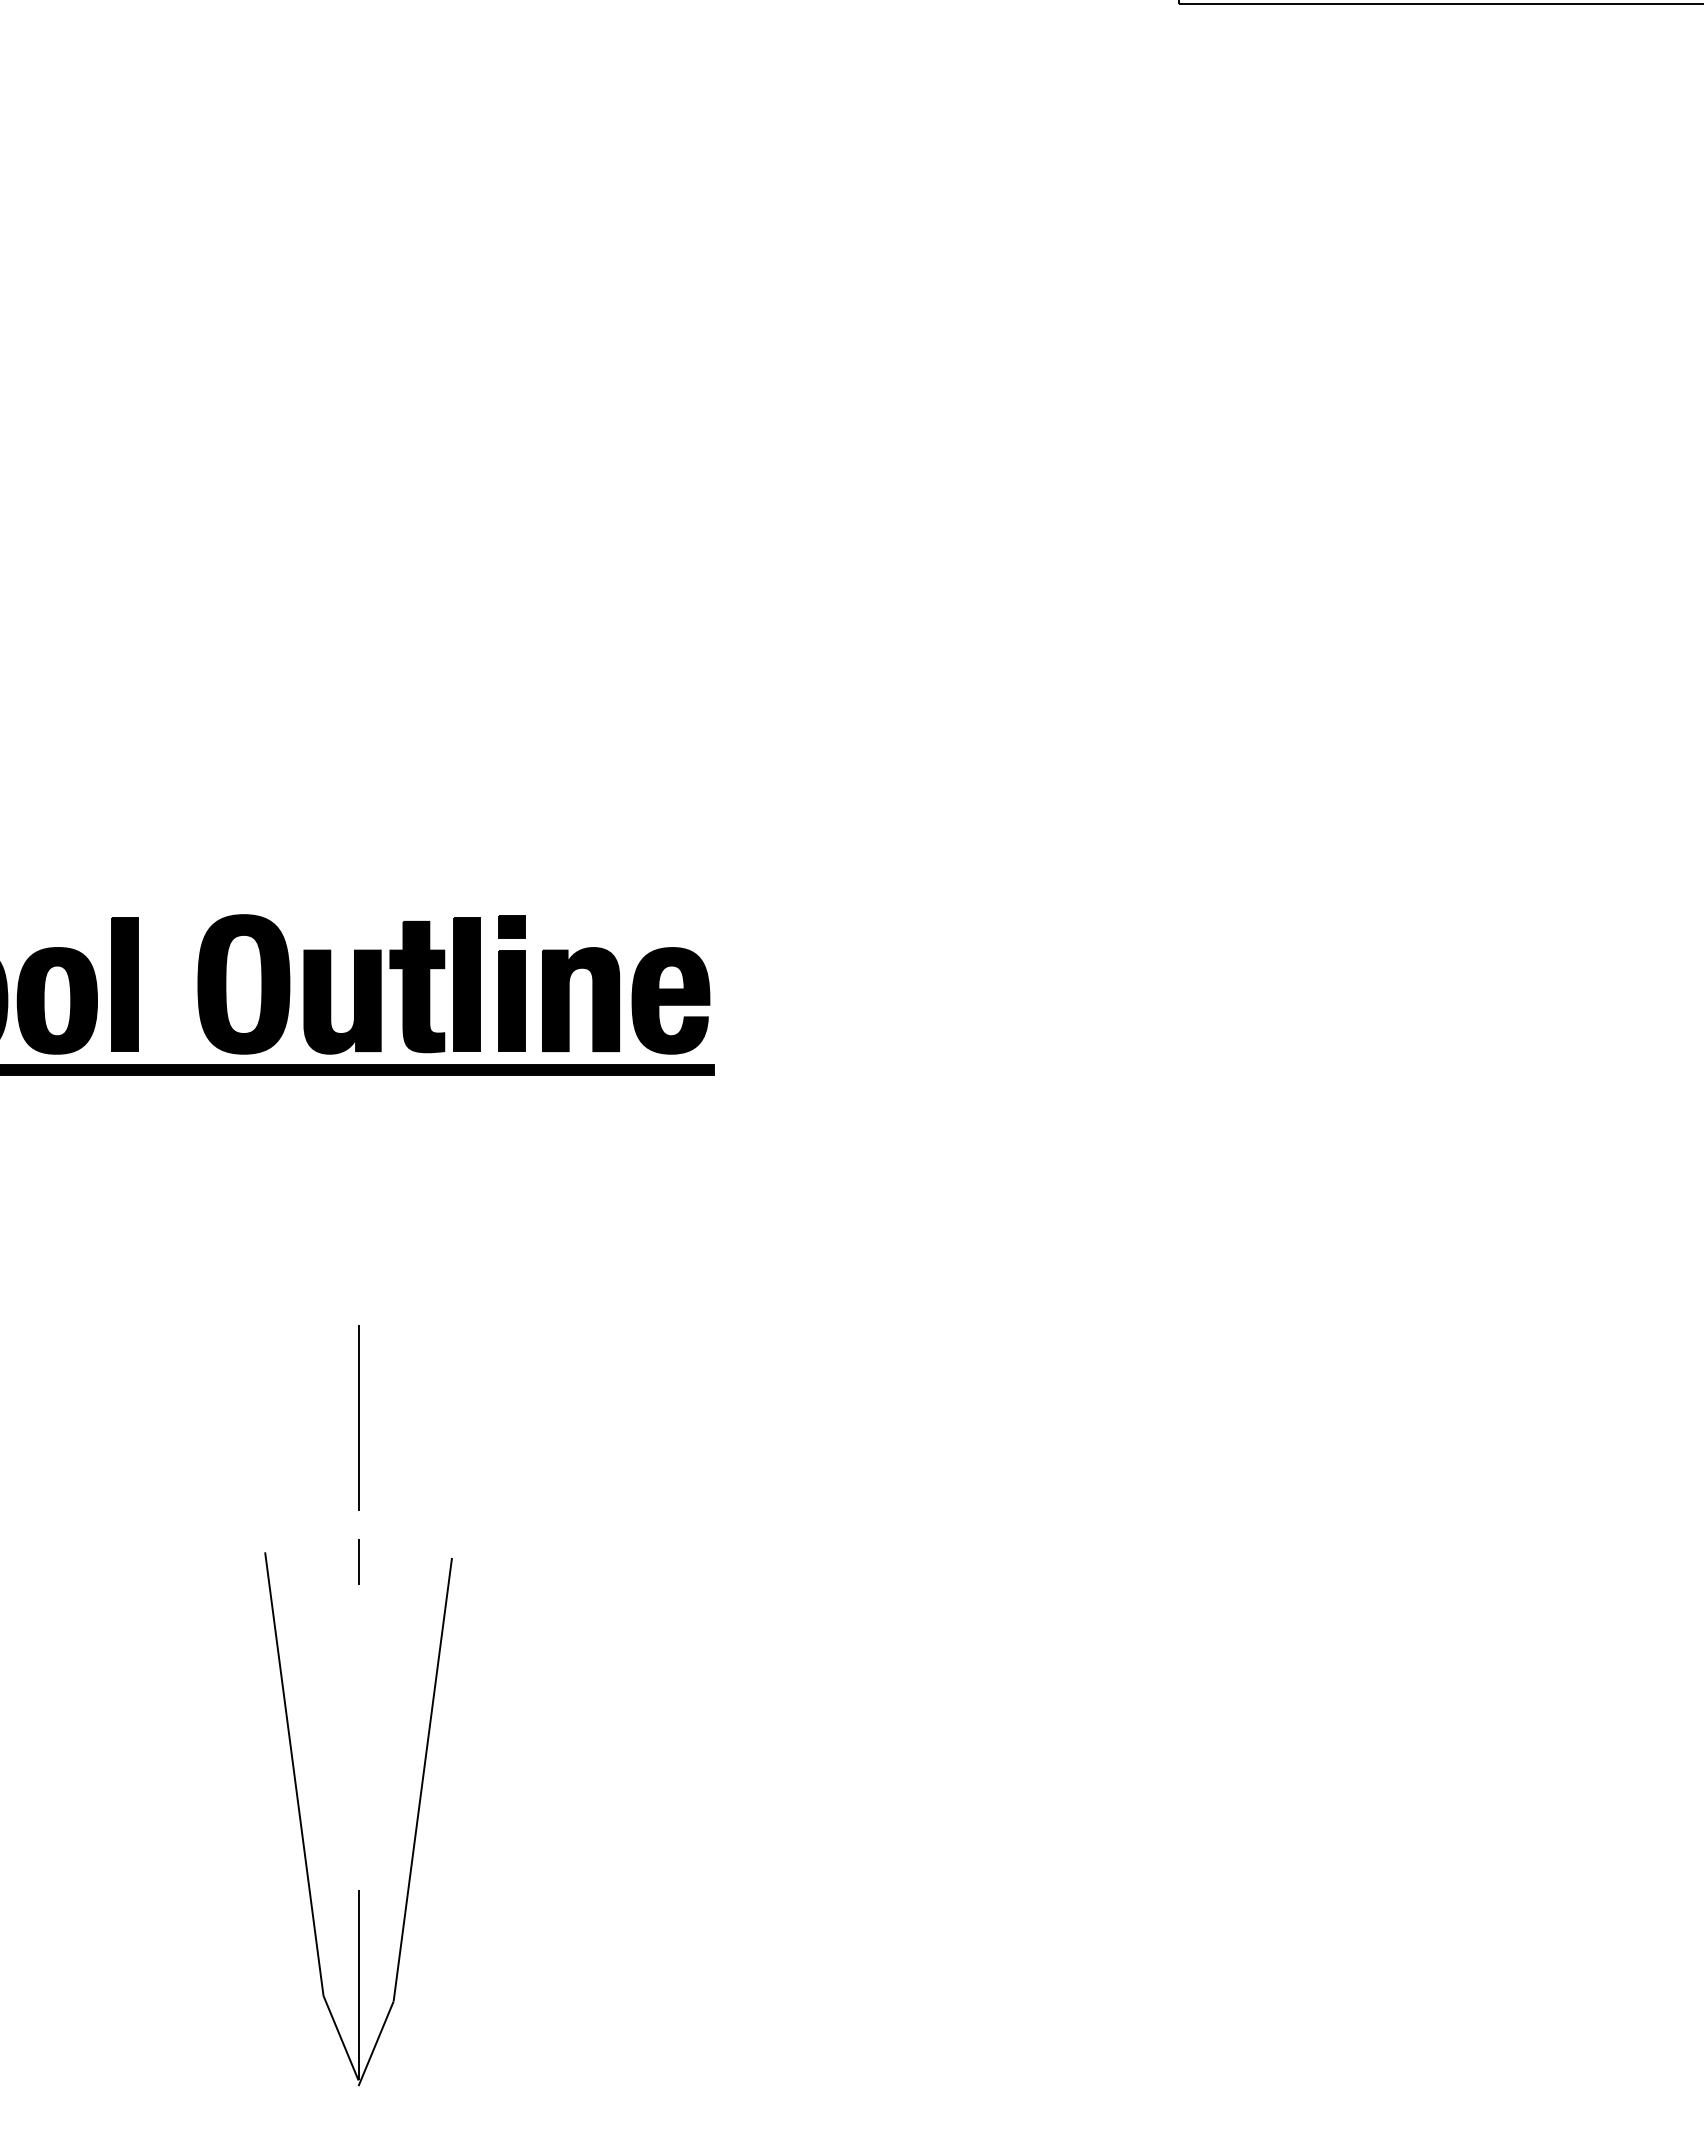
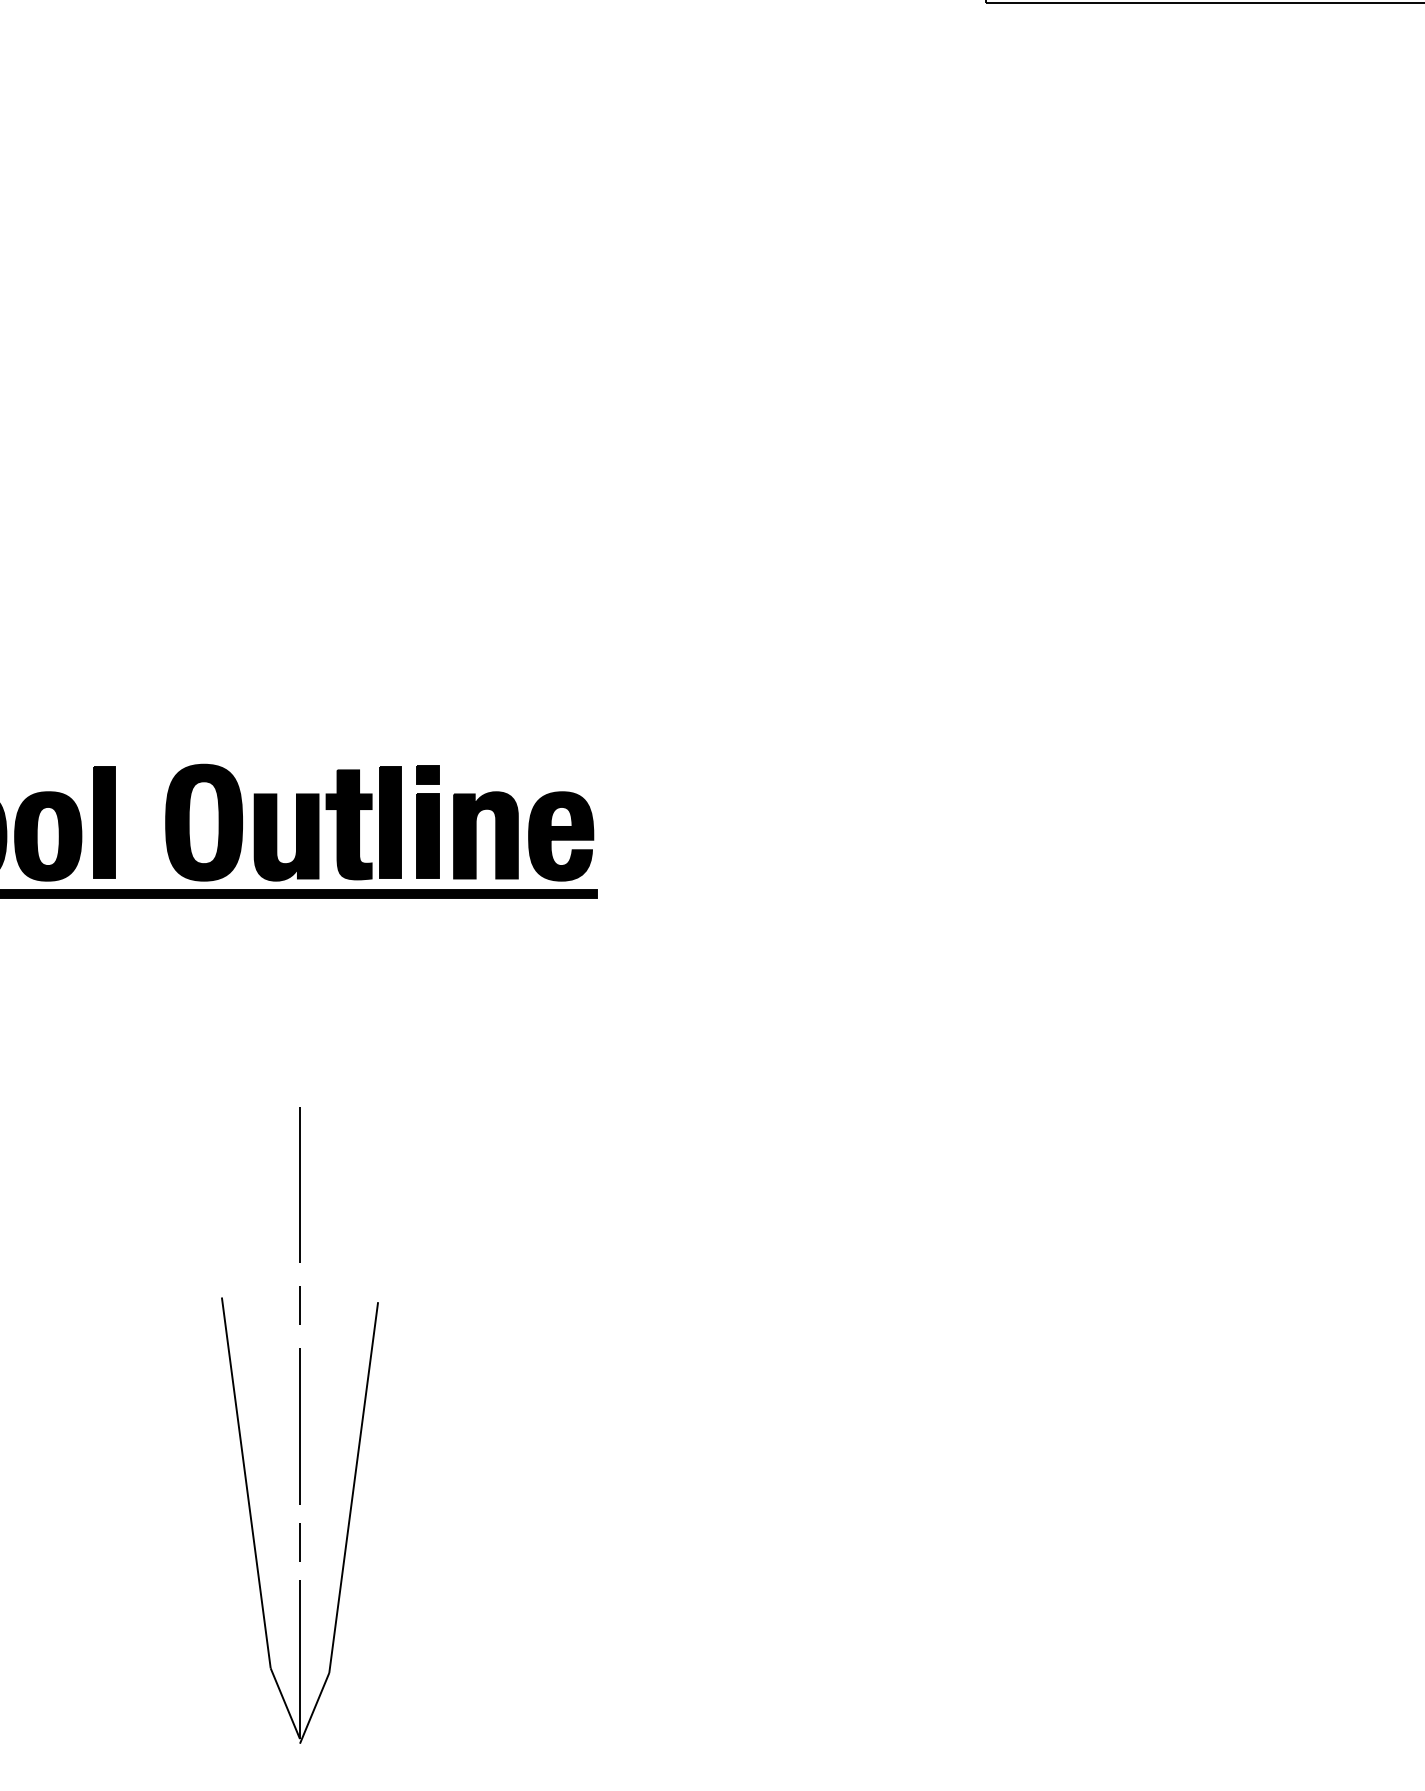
line: (358, 1706) -> (299, 1426), added
line: (358, 1845) -> (299, 1542), added

